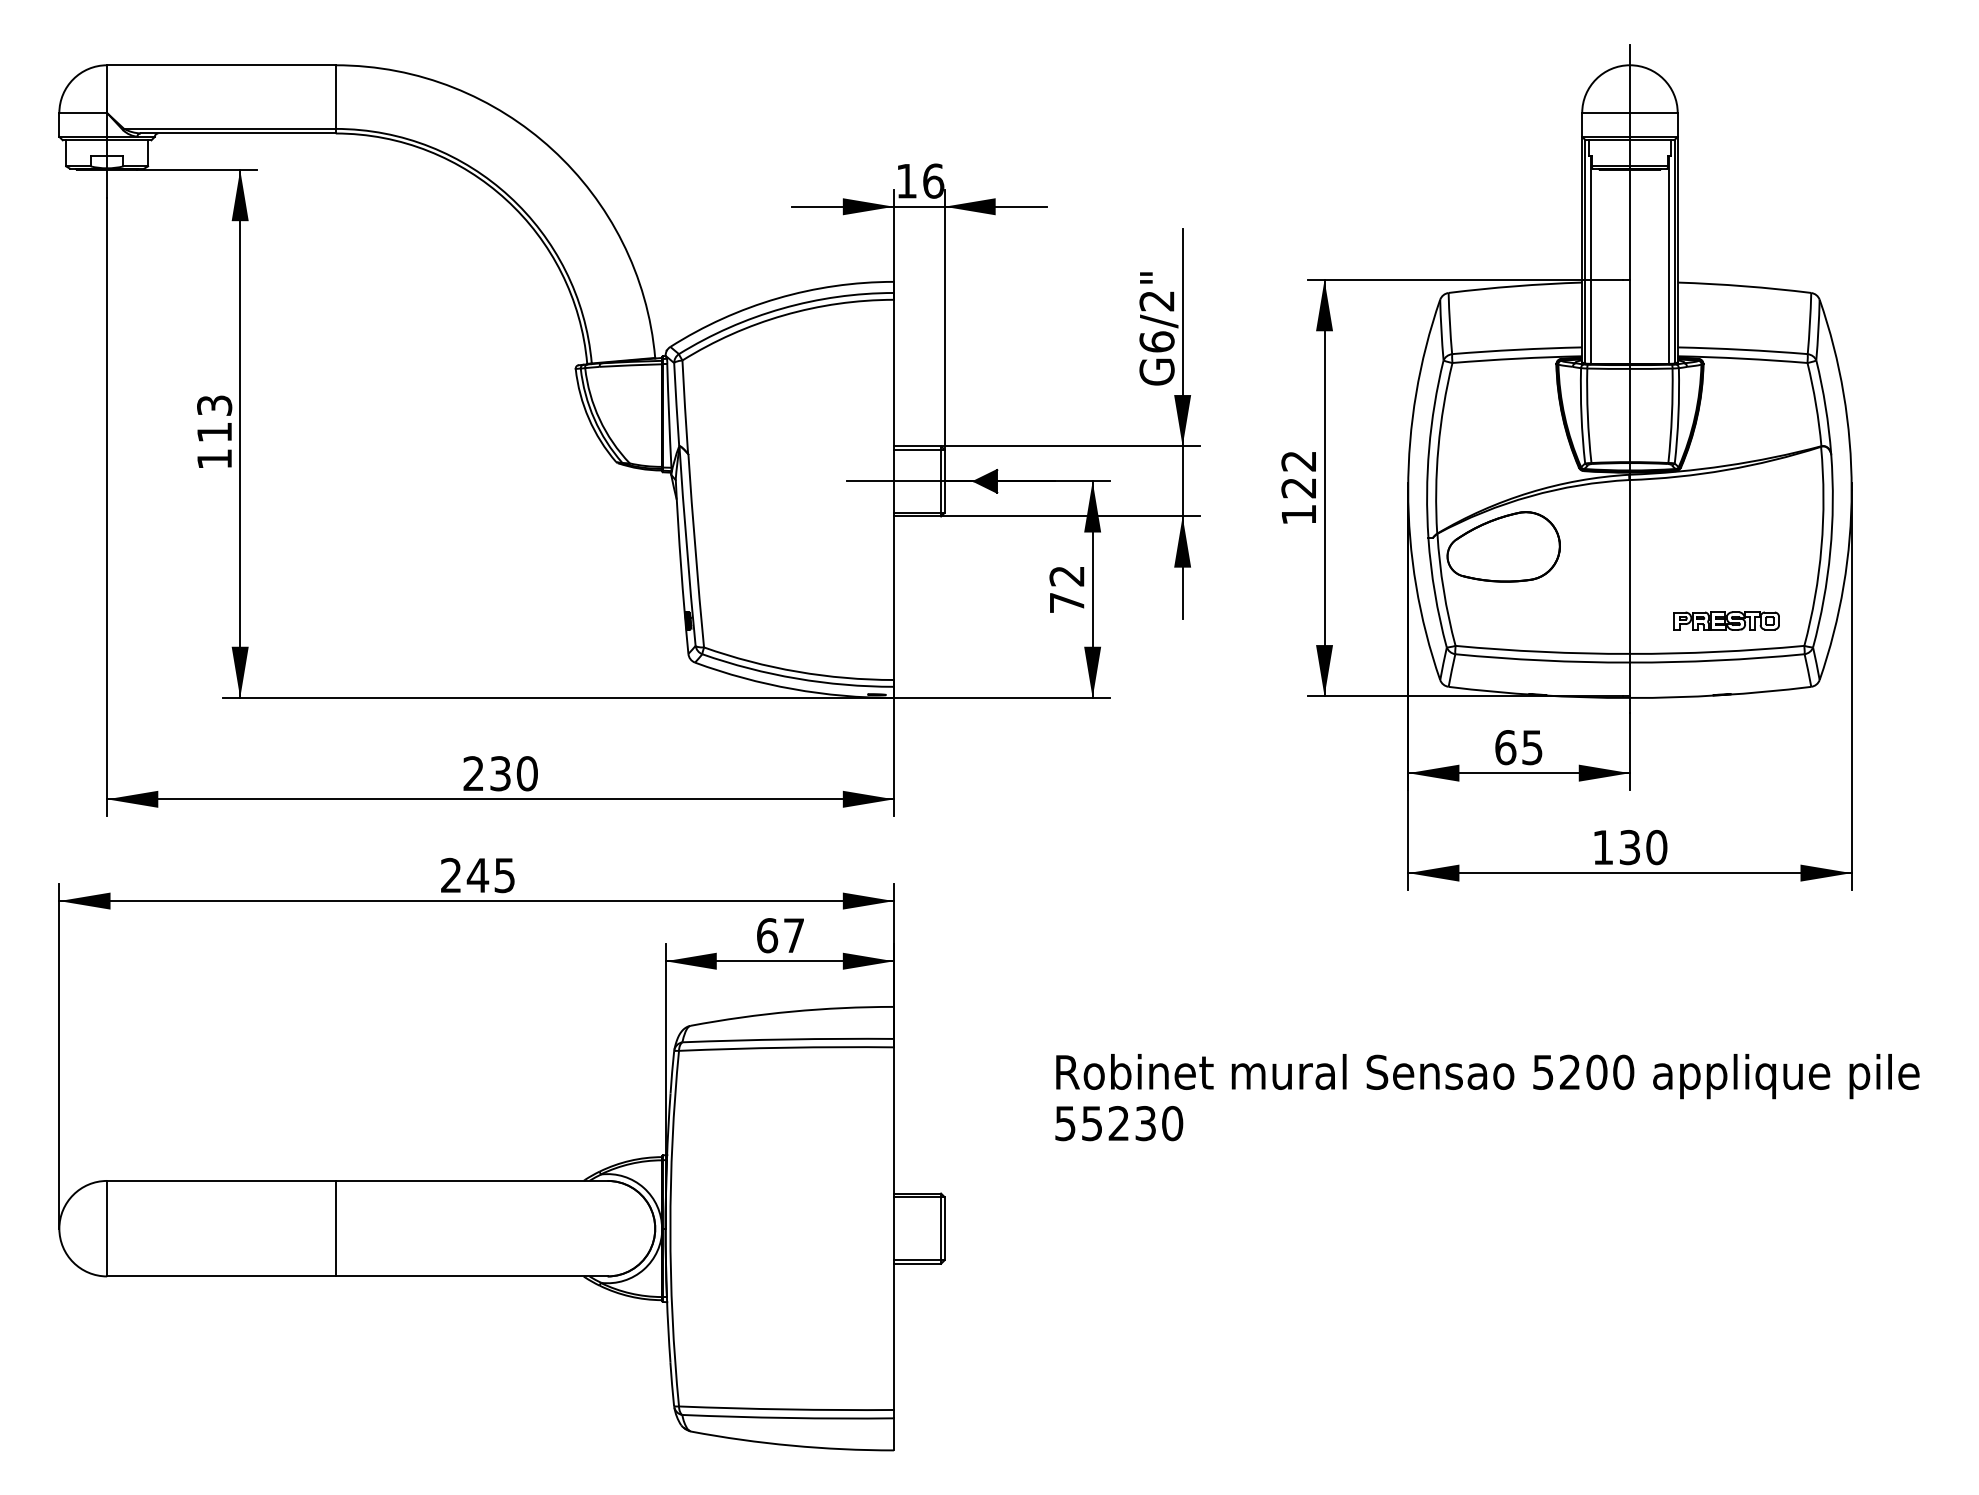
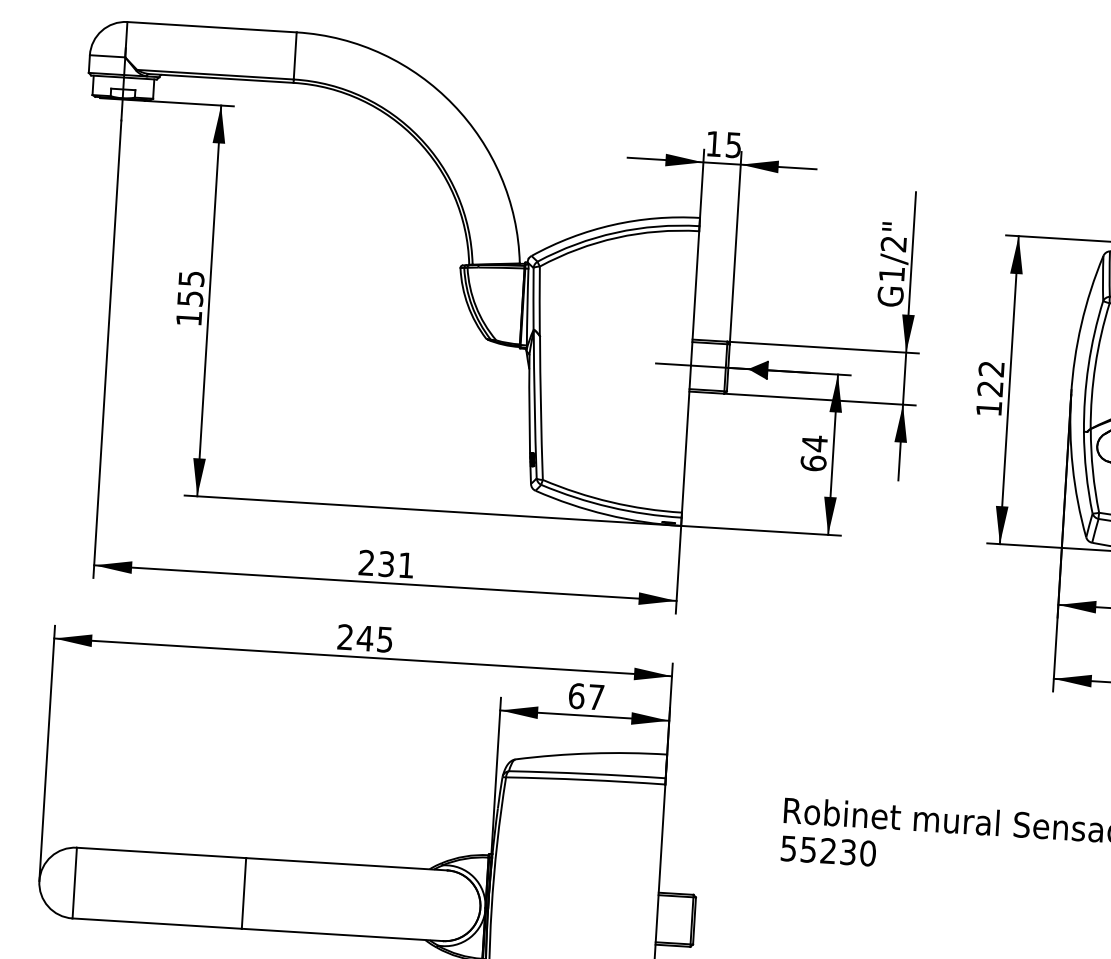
text: (933, 180) -> (733, 144), 16 -> 15
text: (1156, 341) -> (891, 273), G6/2" -> G1/2"
text: (214, 418) -> (190, 288), 113 -> 155
text: (1066, 589) -> (813, 453), 72 -> 64
text: (526, 773) -> (405, 565), 230 -> 231

